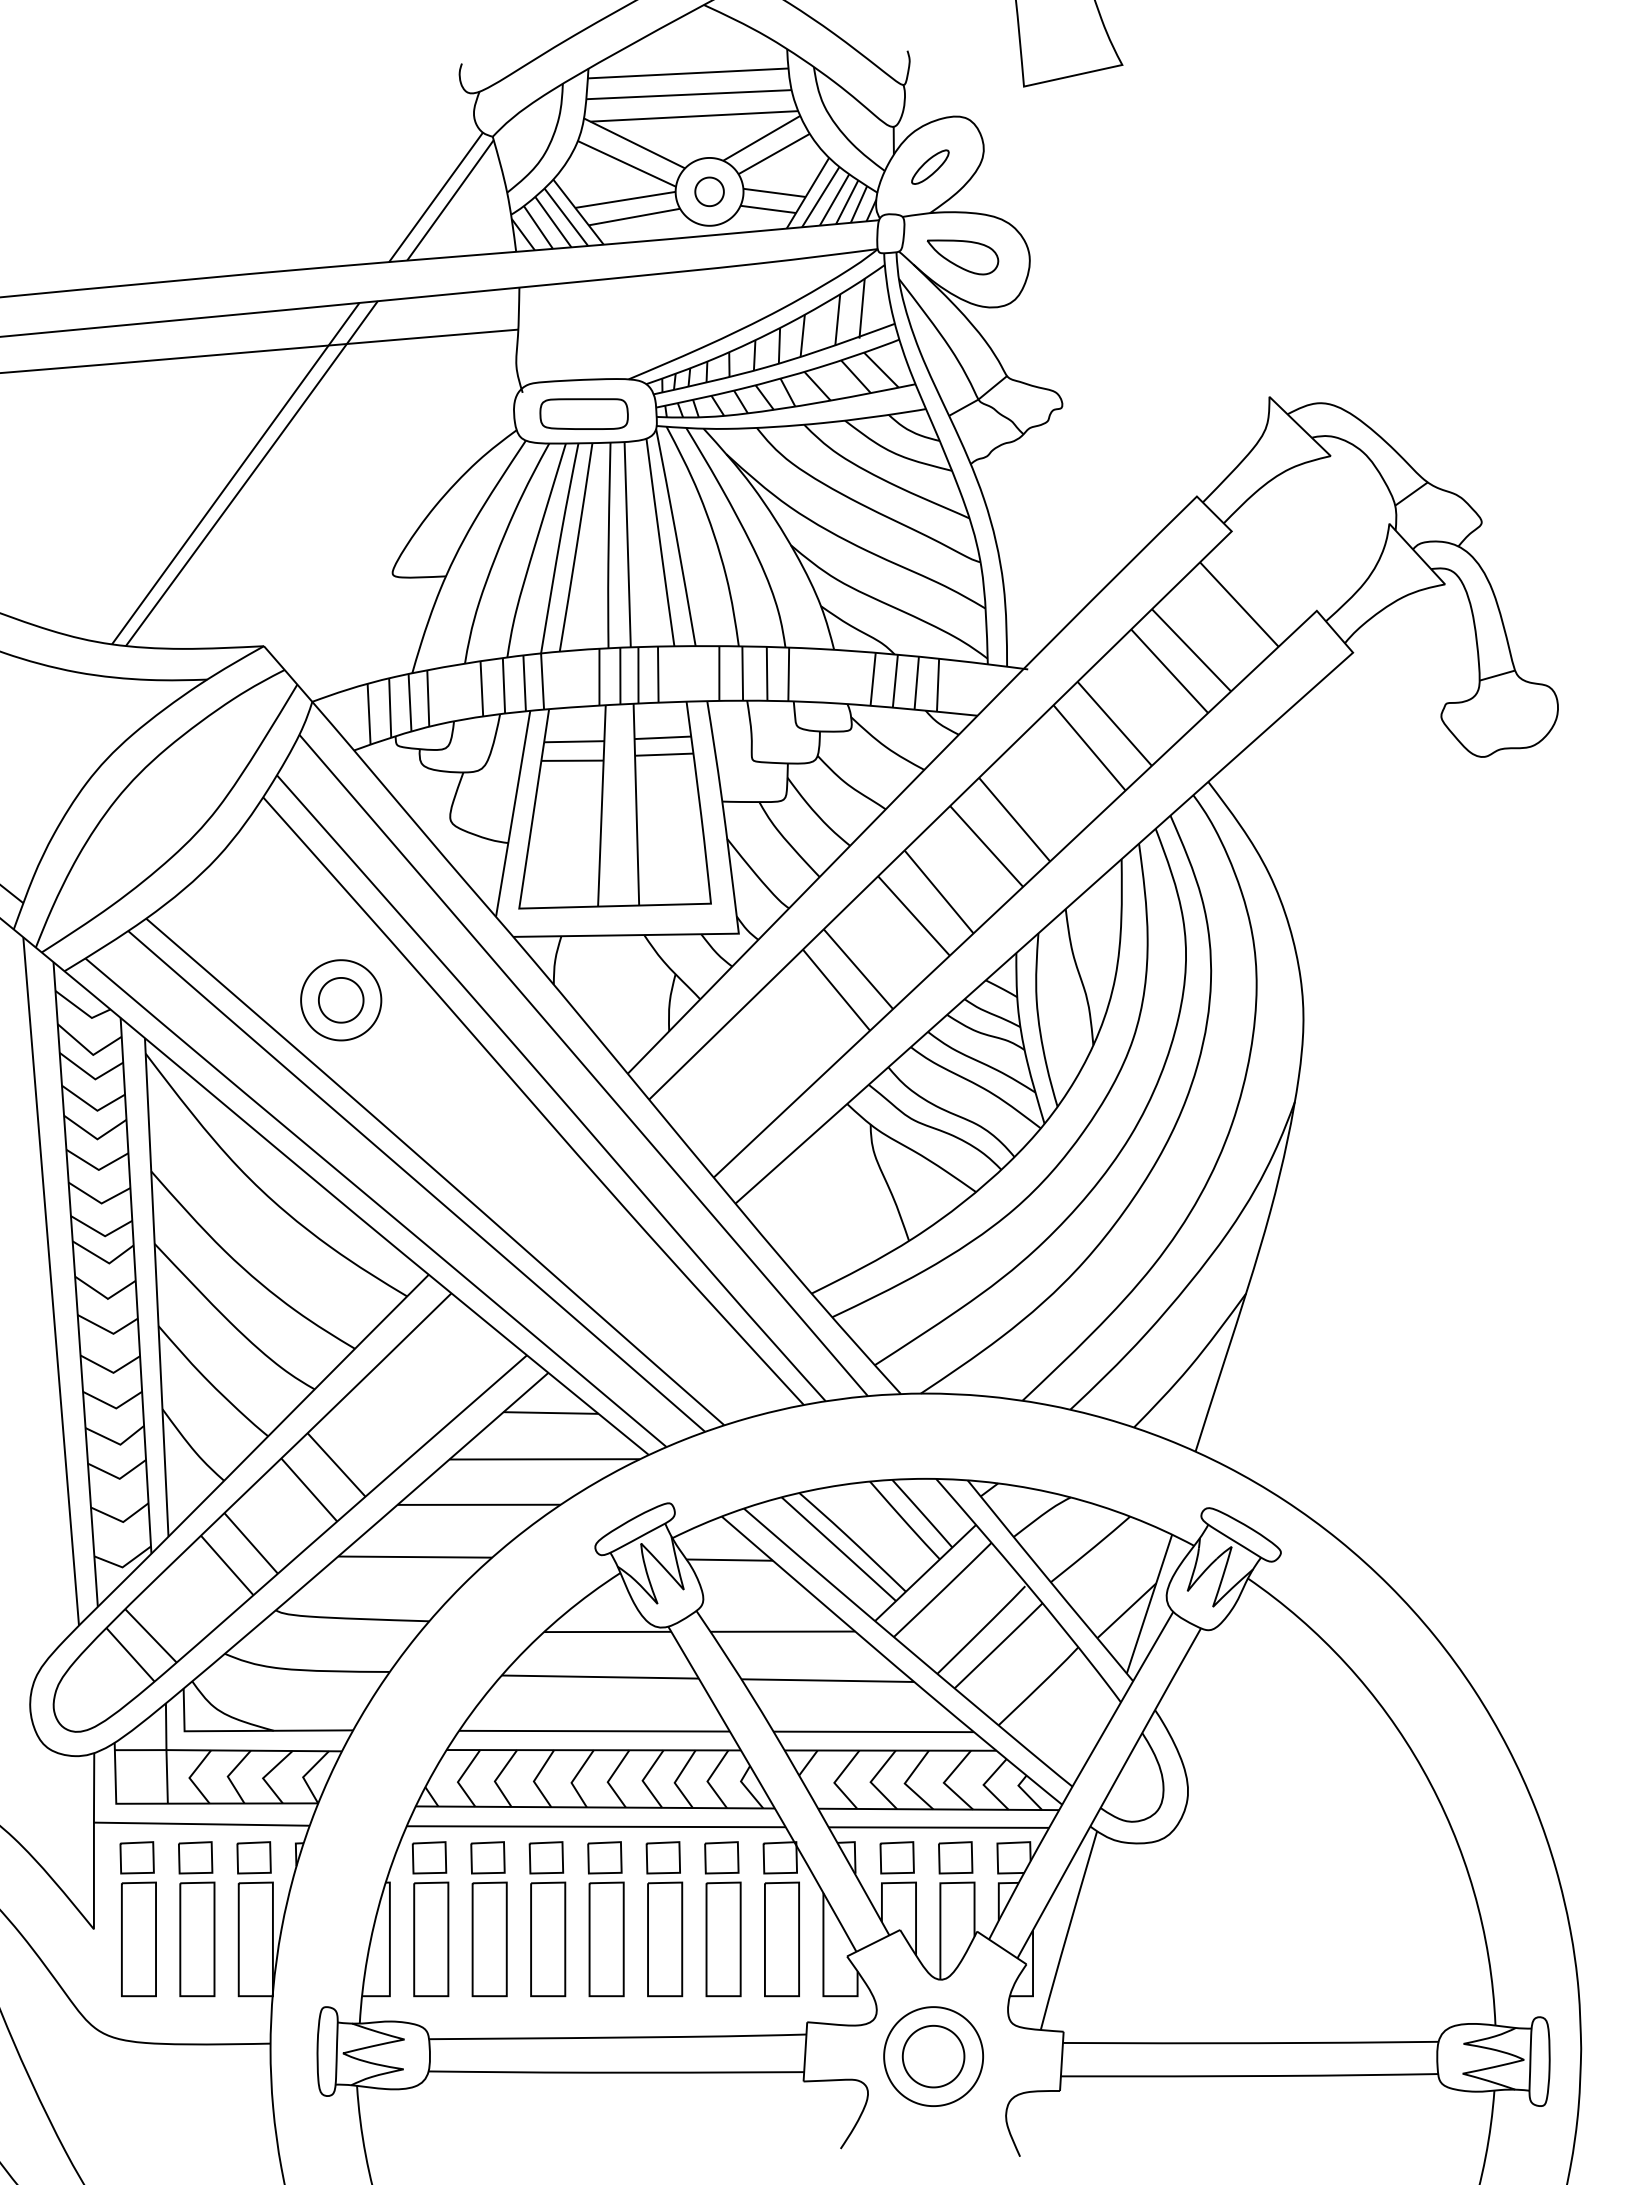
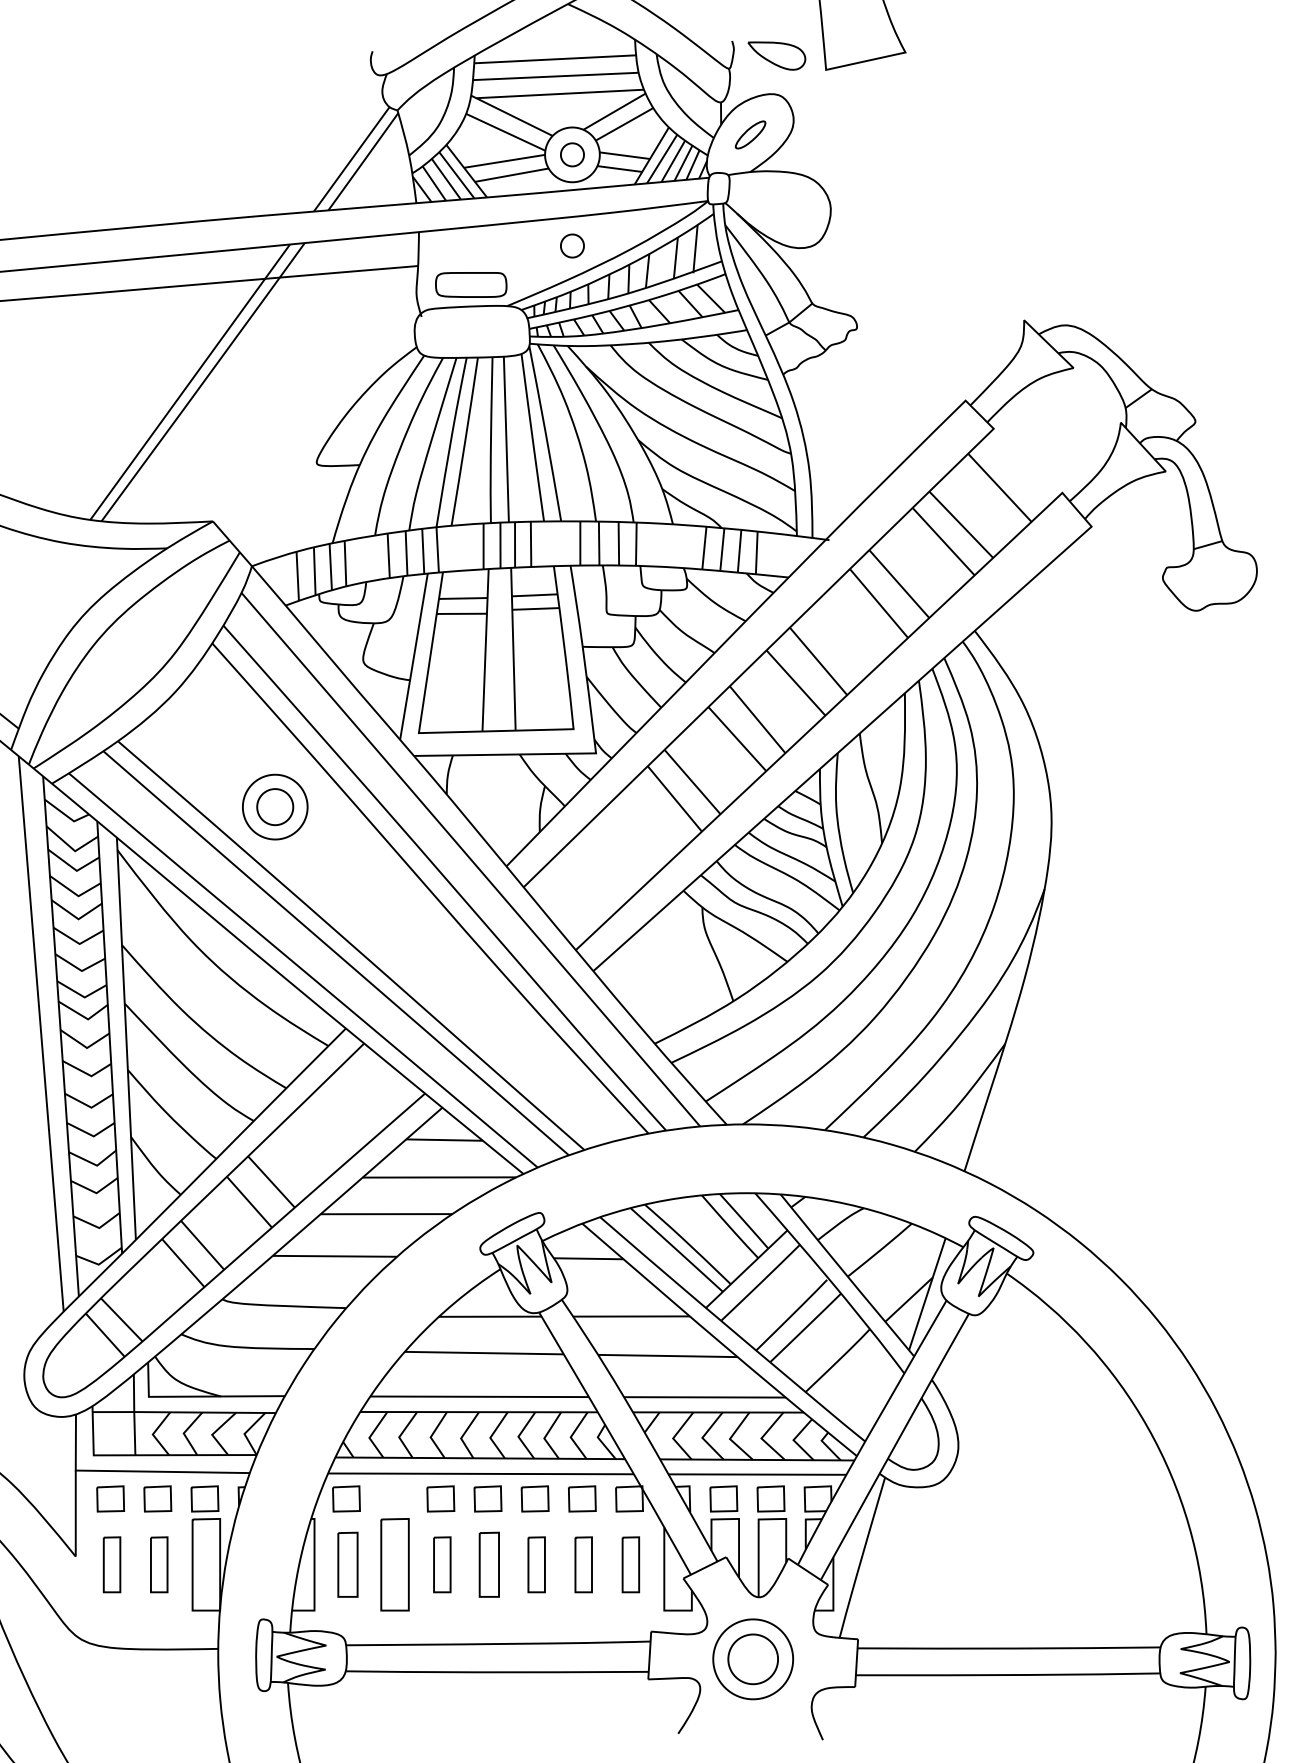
part: (962, 257) -> (776, 56), moved
part: (709, 304) -> (572, 245), added
part: (583, 413) -> (470, 284), moved
part: (487, 1857) -> (393, 1498), removed
part: (138, 1939) -> (111, 1564), size x0.6
part: (197, 1939) -> (159, 1564), size x0.6
part: (431, 1939) -> (348, 1564), size x0.7
part: (548, 1939) -> (442, 1564), size x0.6
part: (606, 1939) -> (489, 1564), size x0.7
part: (665, 1939) -> (536, 1564), size x0.6
part: (723, 1939) -> (583, 1564), size x0.6
part: (781, 1939) -> (630, 1564), size x0.6

